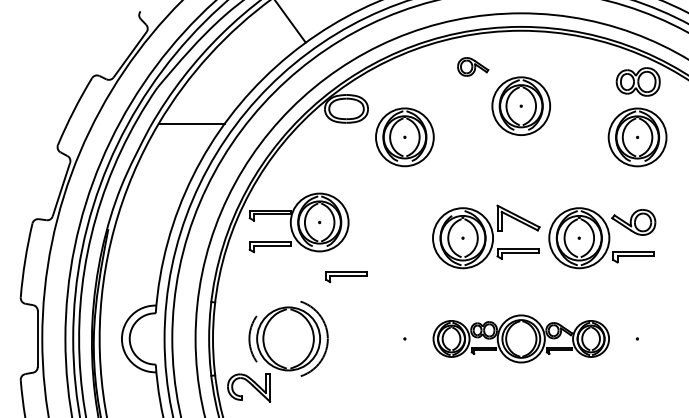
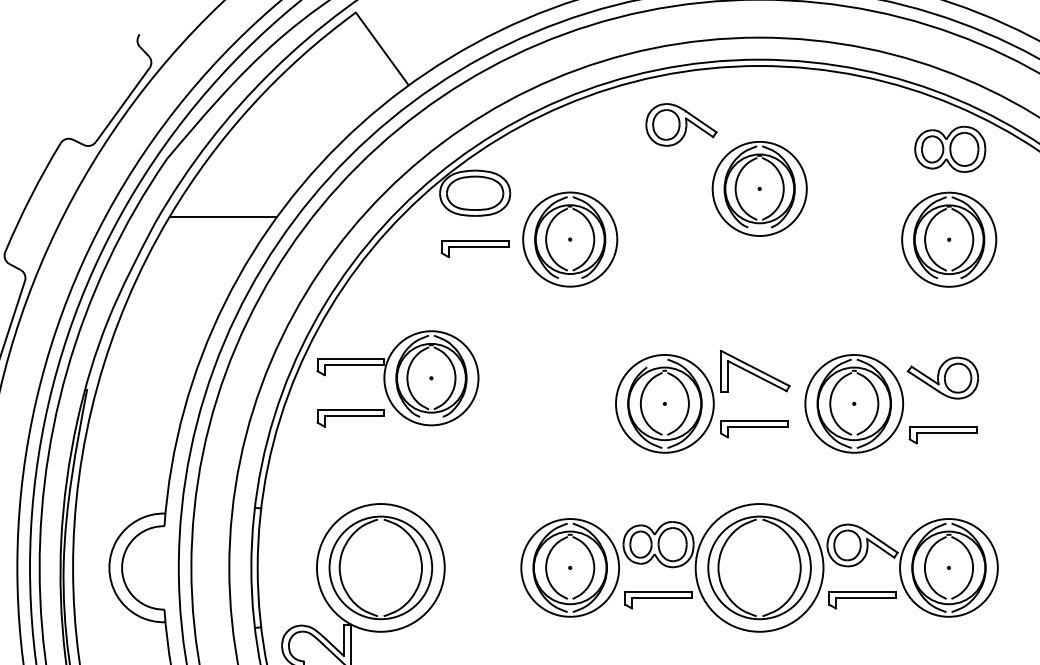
part: (472, 66) -> (680, 124), size x1.43
part: (346, 277) -> (475, 249), moved
circle: (288, 338) -> (380, 567), dashed -> solid
part: (521, 338) -> (760, 567), size x1.67

